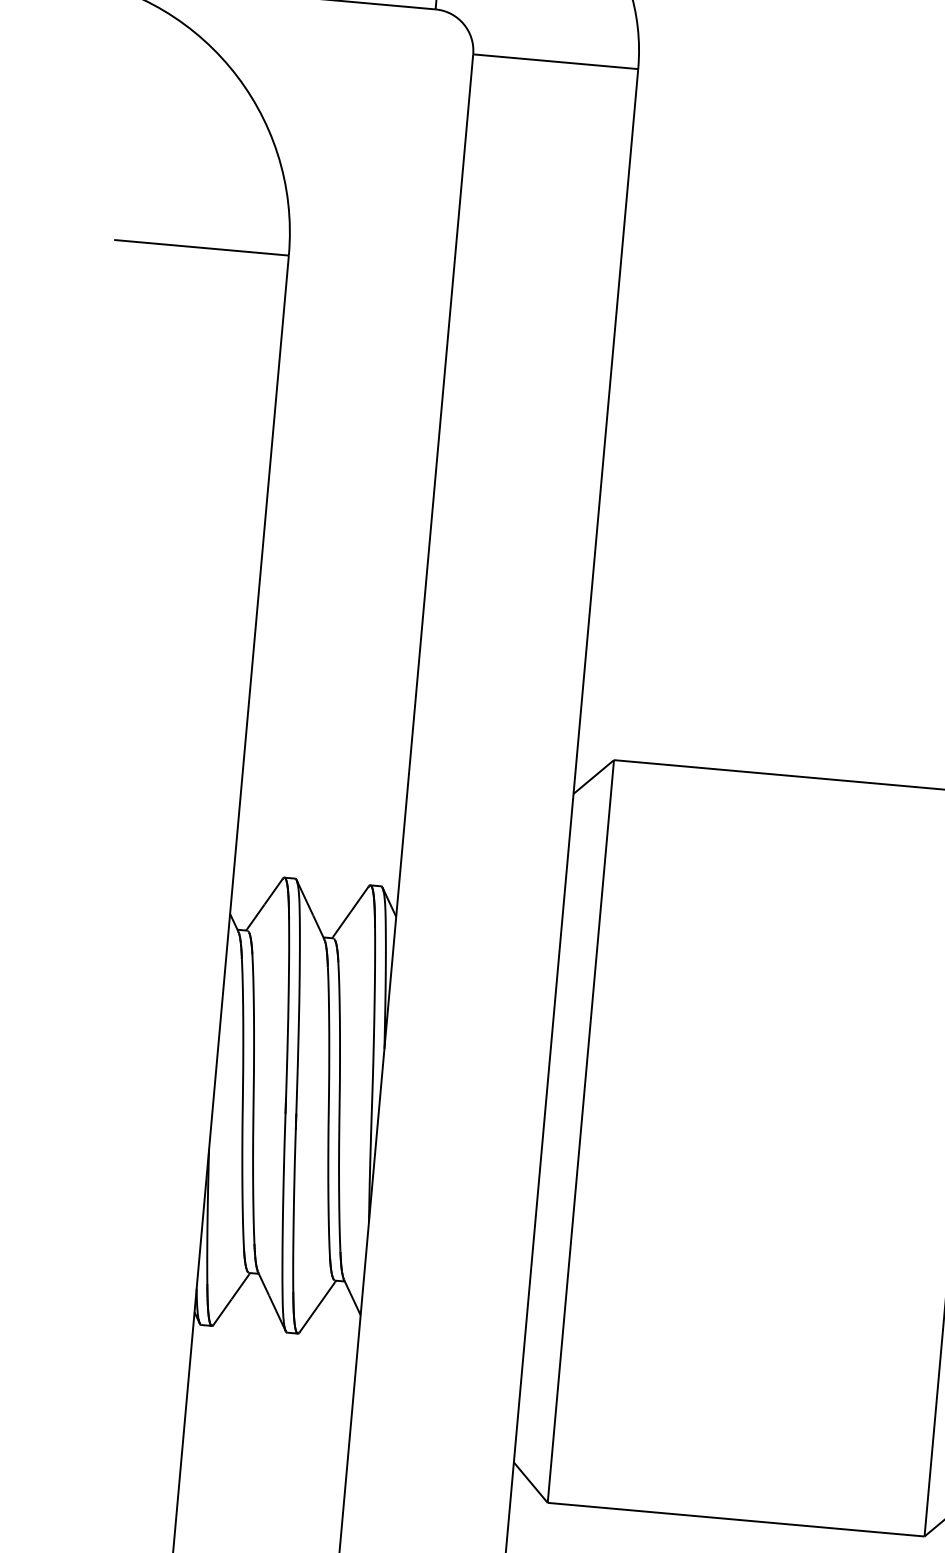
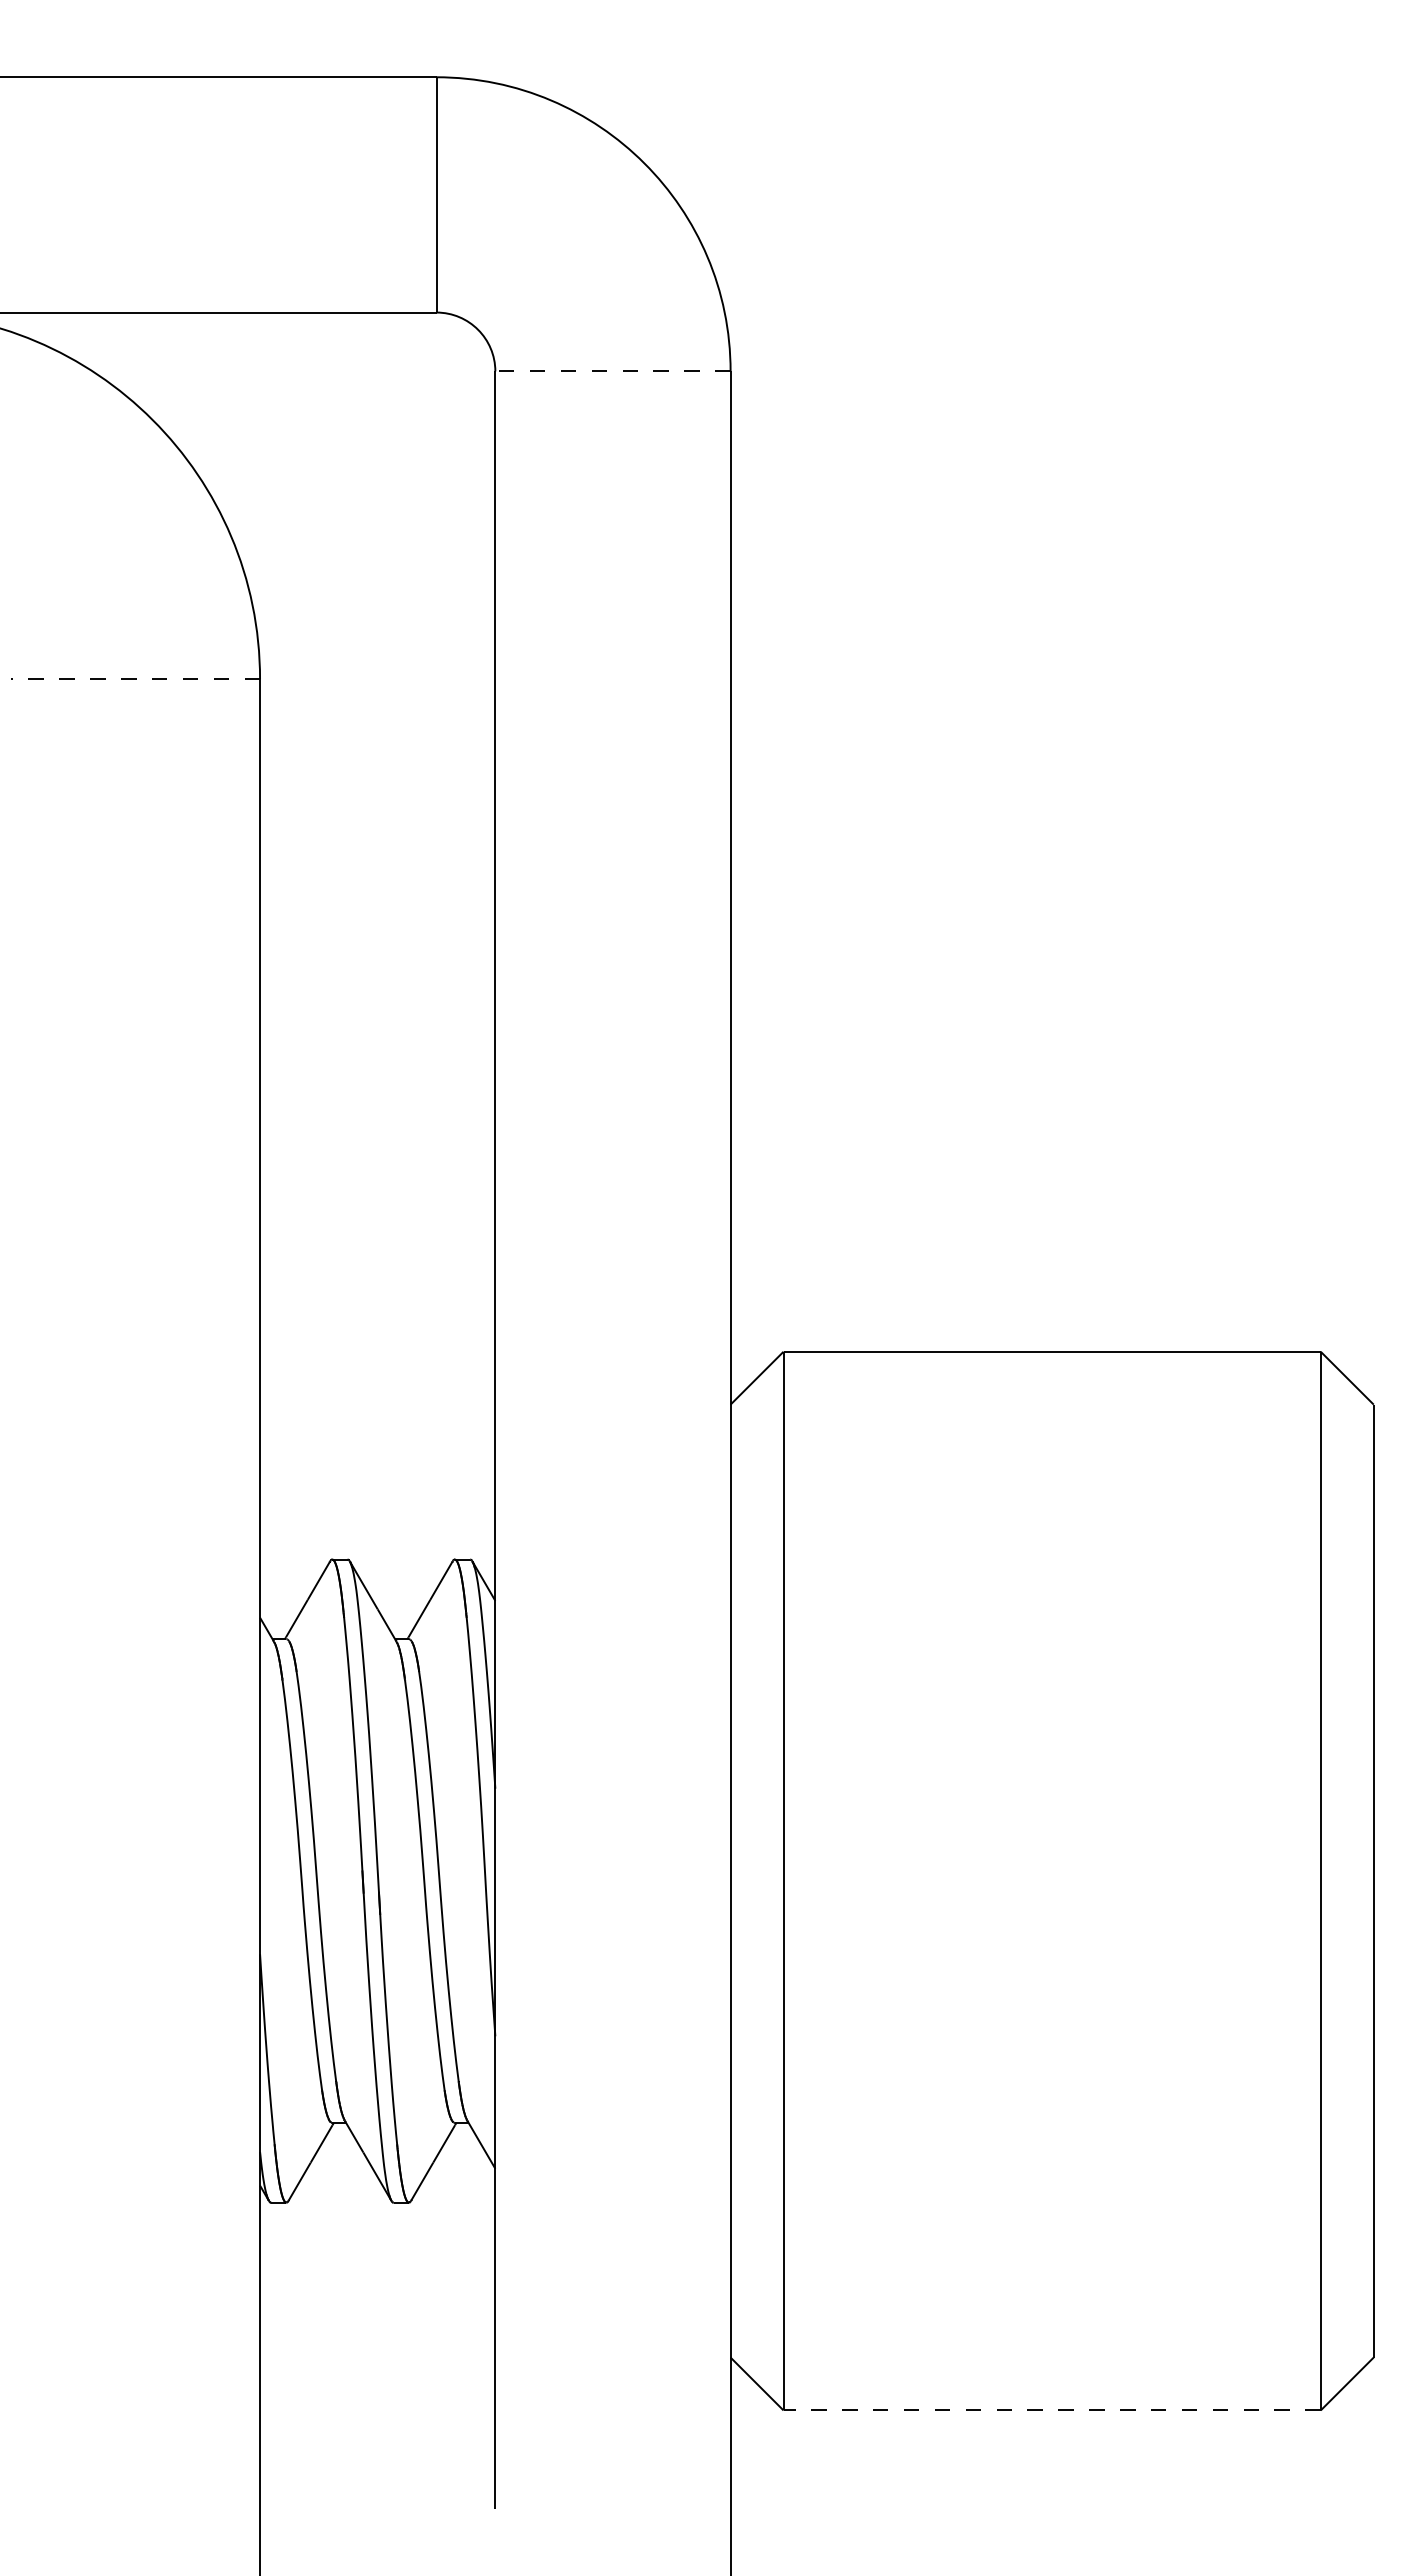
line: (555, 61) -> (612, 371), solid -> dashed
line: (201, 247) -> (135, 679), solid -> dashed
line: (736, 1519) -> (1052, 2410), solid -> dashed

